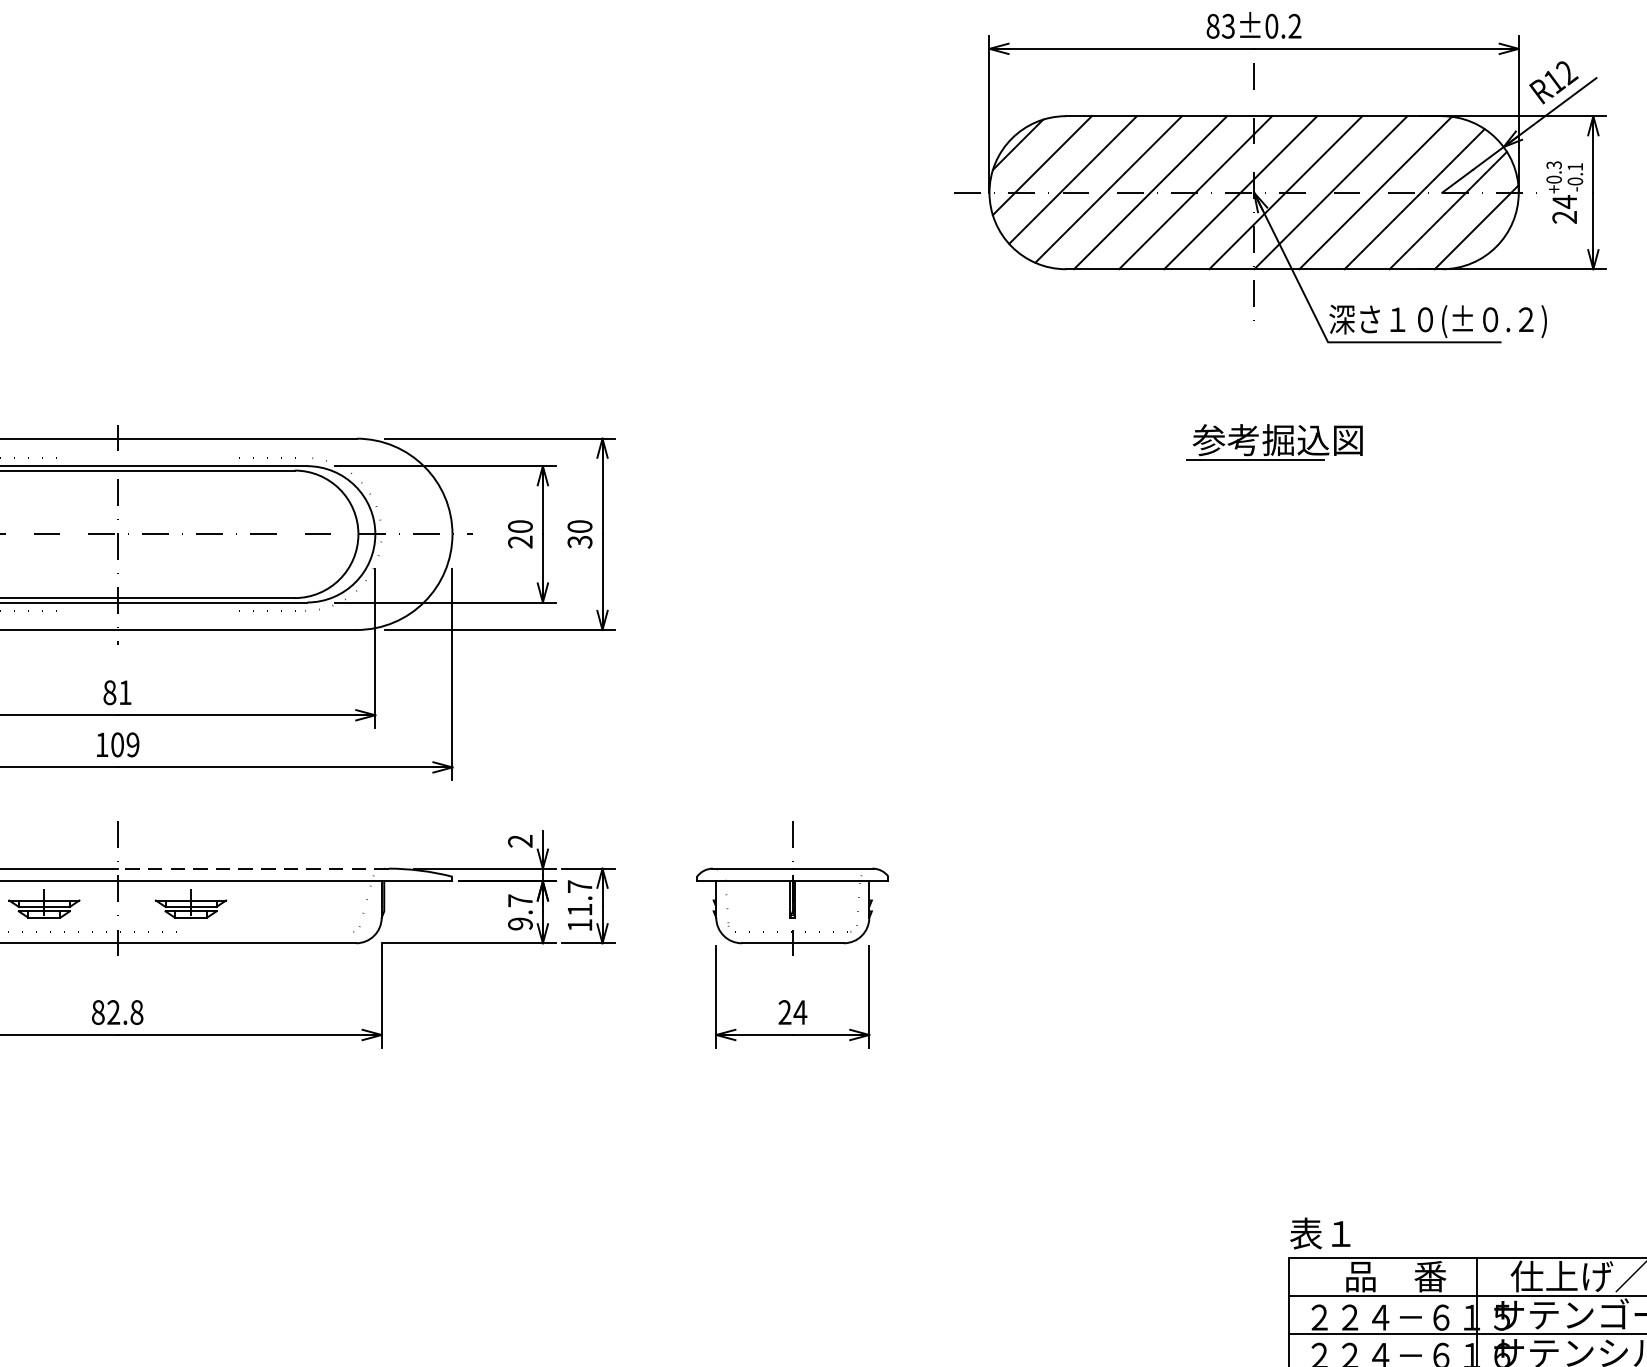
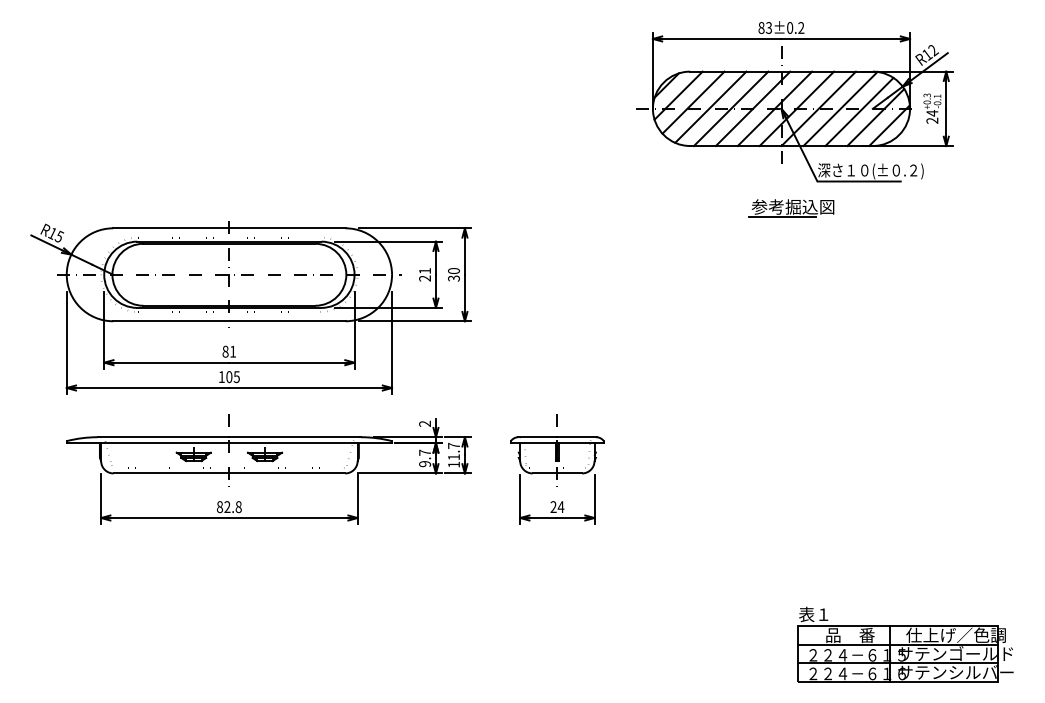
part: (1274, 443) -> (791, 208), moved
text: (521, 527) -> (425, 271), 20 -> 21
text: (132, 743) -> (236, 376), 109 -> 105
line: (253, 869) -> (295, 437), dashed -> solid

